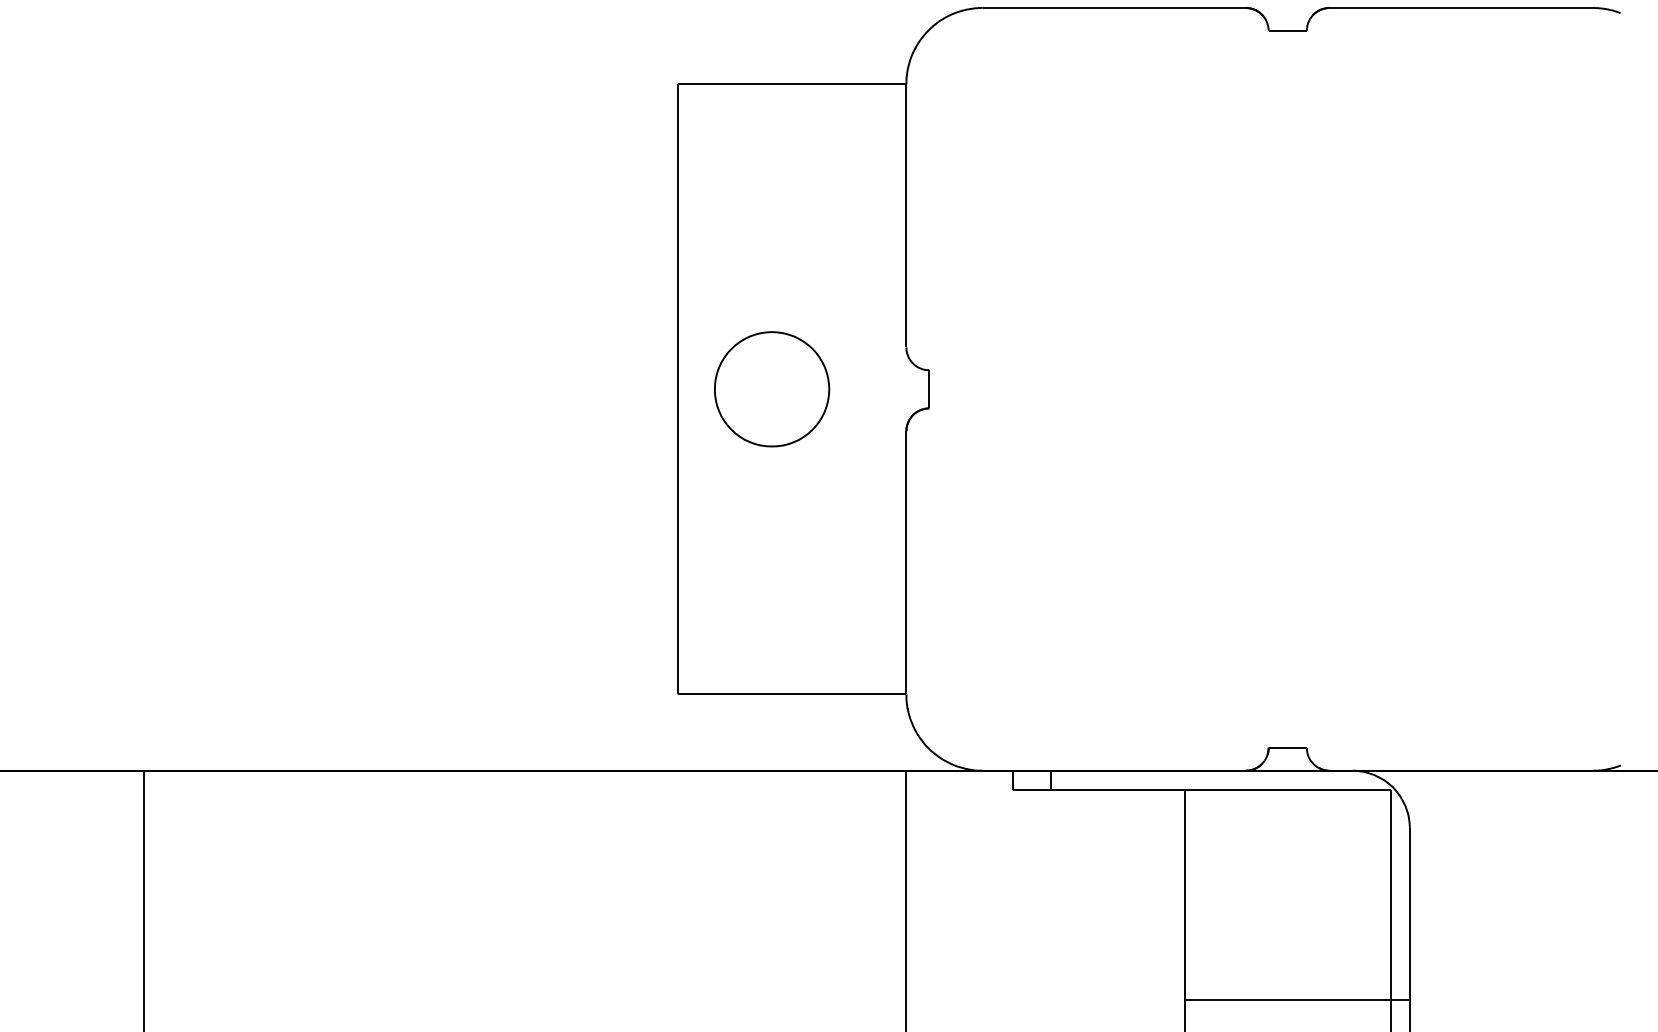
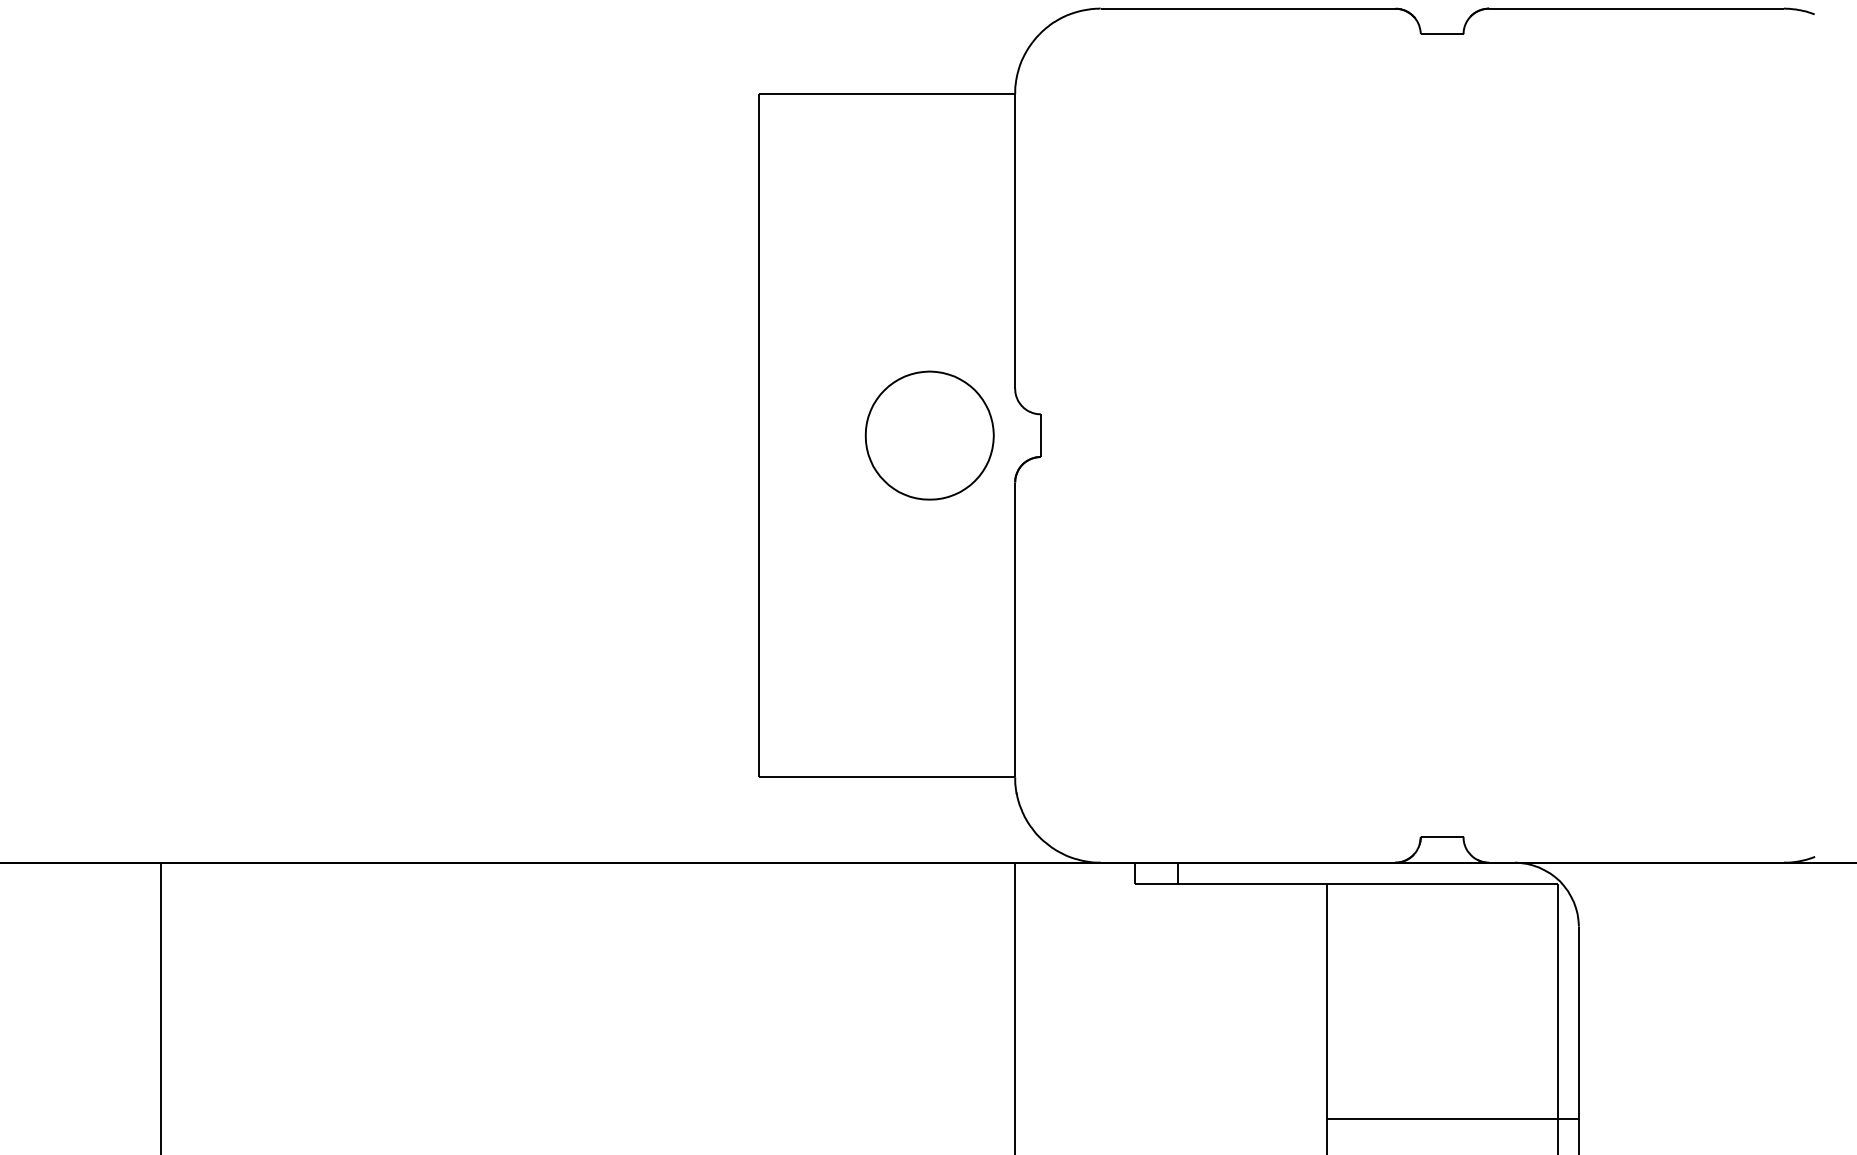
part: (771, 389) -> (929, 435), moved

